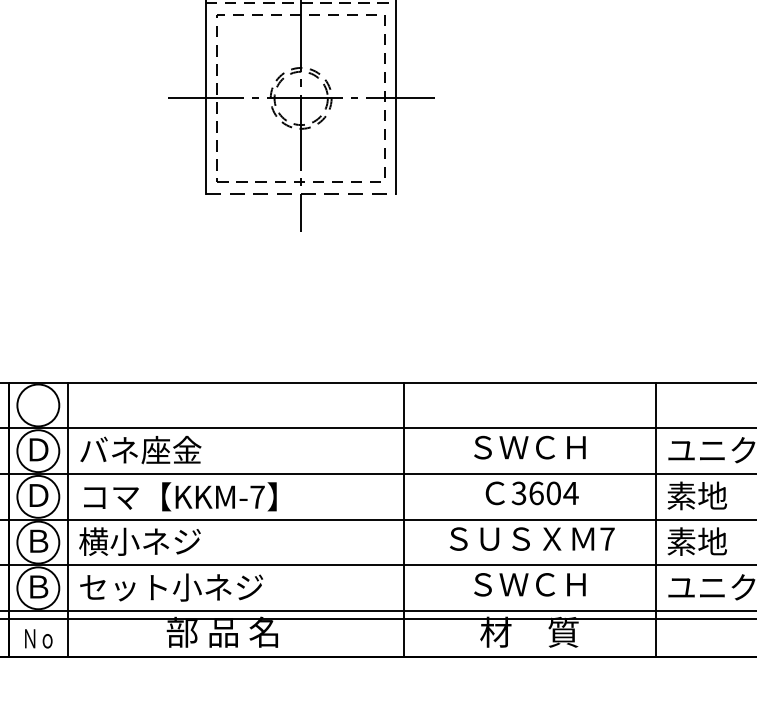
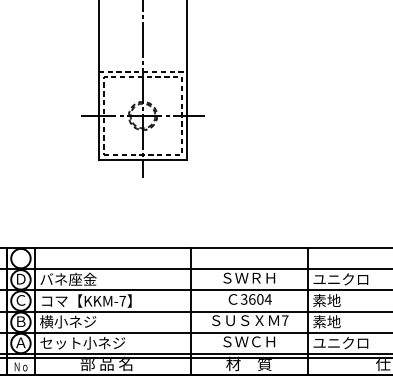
line: (302, 194) -> (143, 160), dashed -> solid
text: (545, 446) -> (256, 277), ＳＷＣＨ -> ＳＷＲＨ
text: (37, 495) -> (20, 300), Ｄ -> Ｃ
text: (37, 586) -> (20, 342), Ｂ -> Ａ

